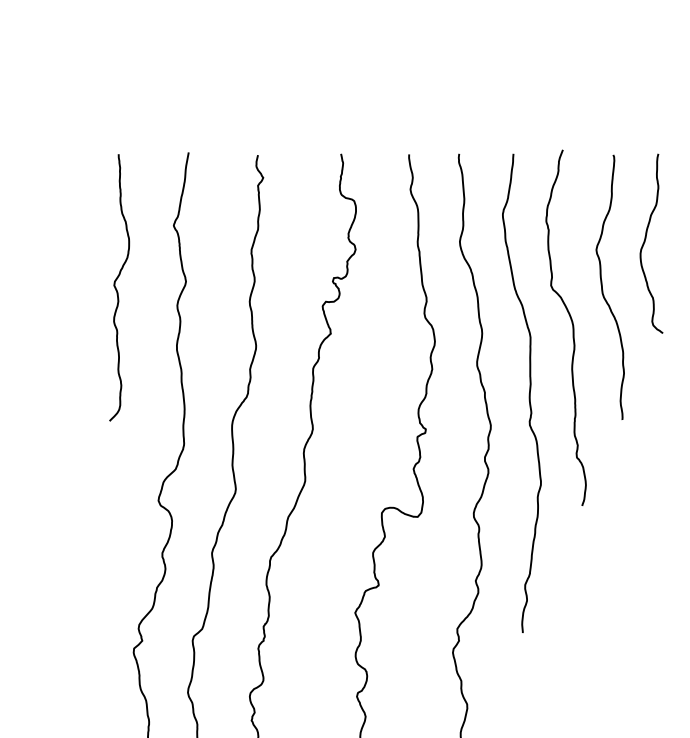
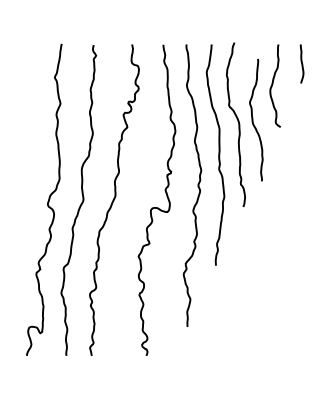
curve: (604, 286) -> (253, 119), moved
curve: (116, 288) -> (28, 106), removed

